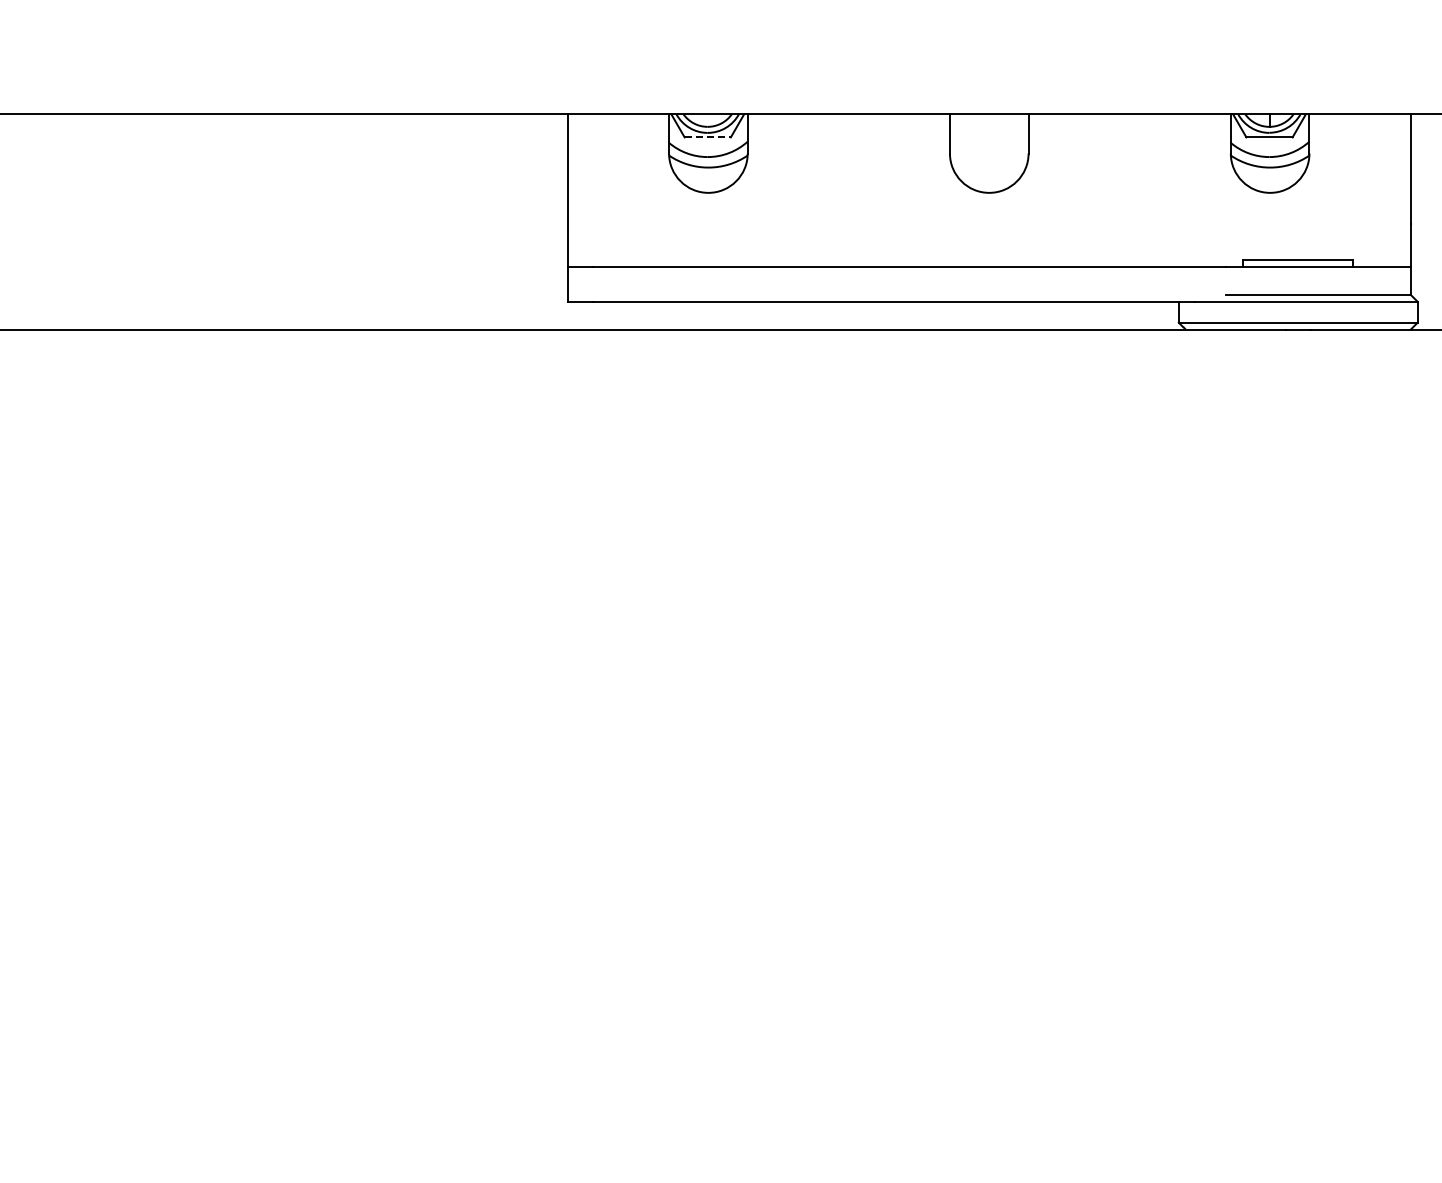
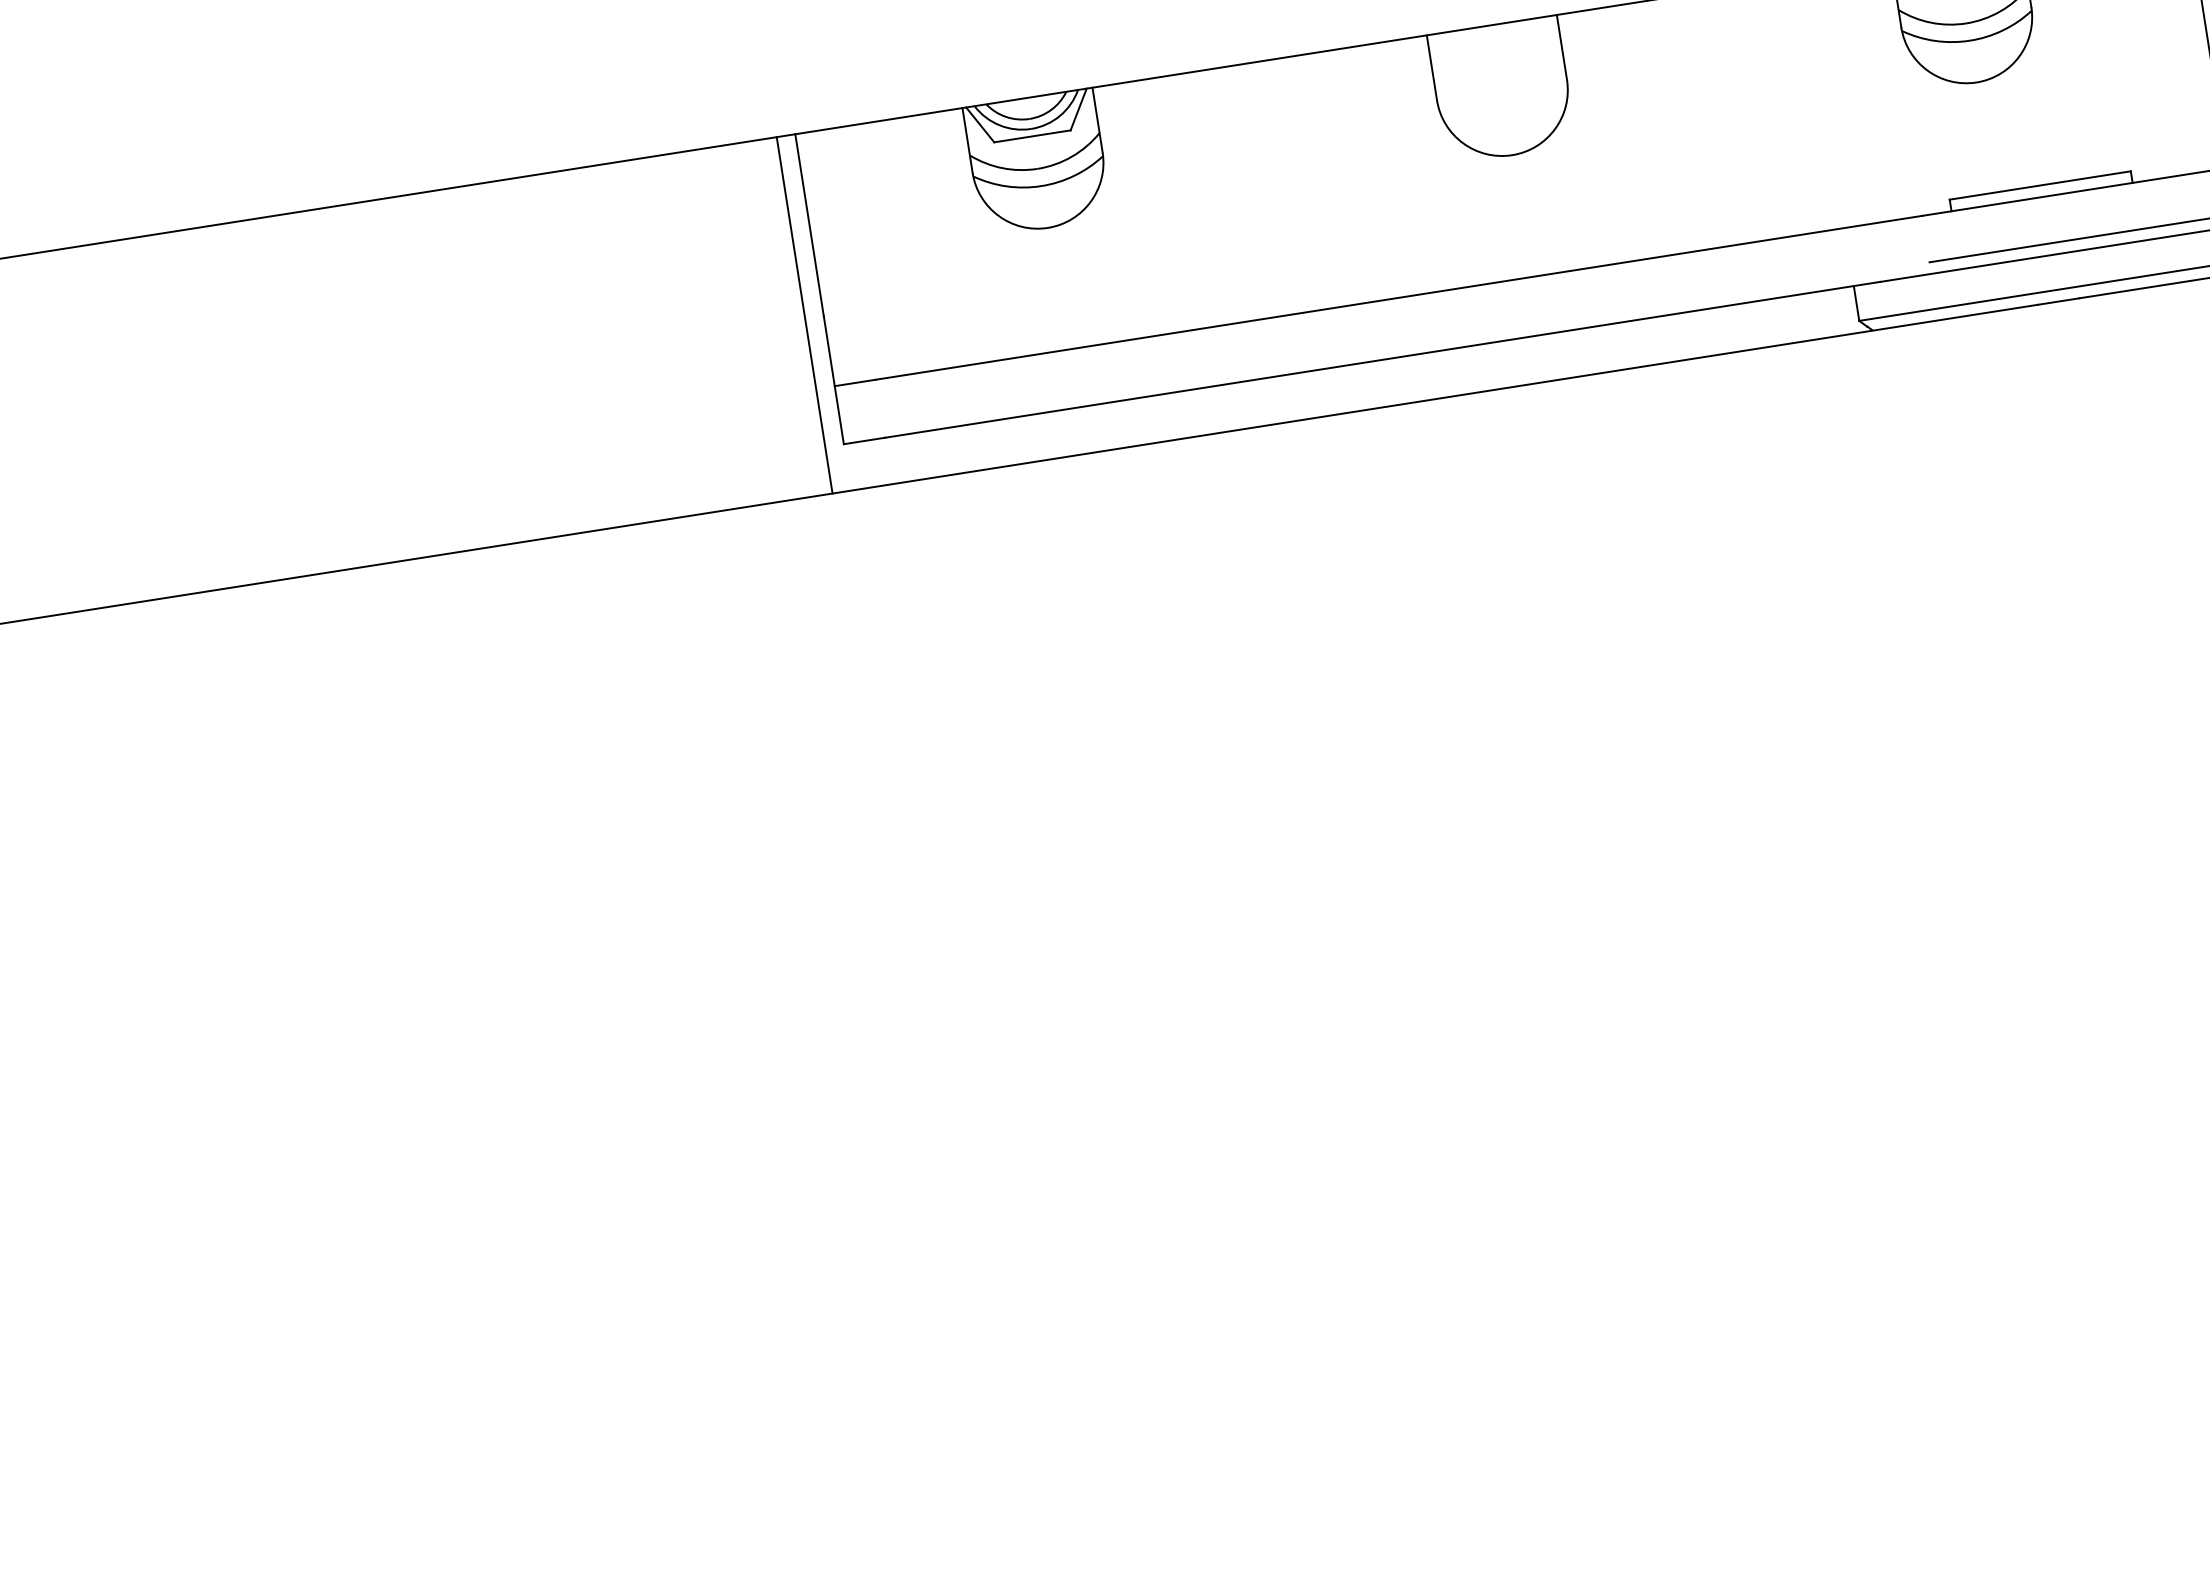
line: (708, 137) -> (1033, 136), dashed -> solid
line: (556, 221) -> (804, 314), added

